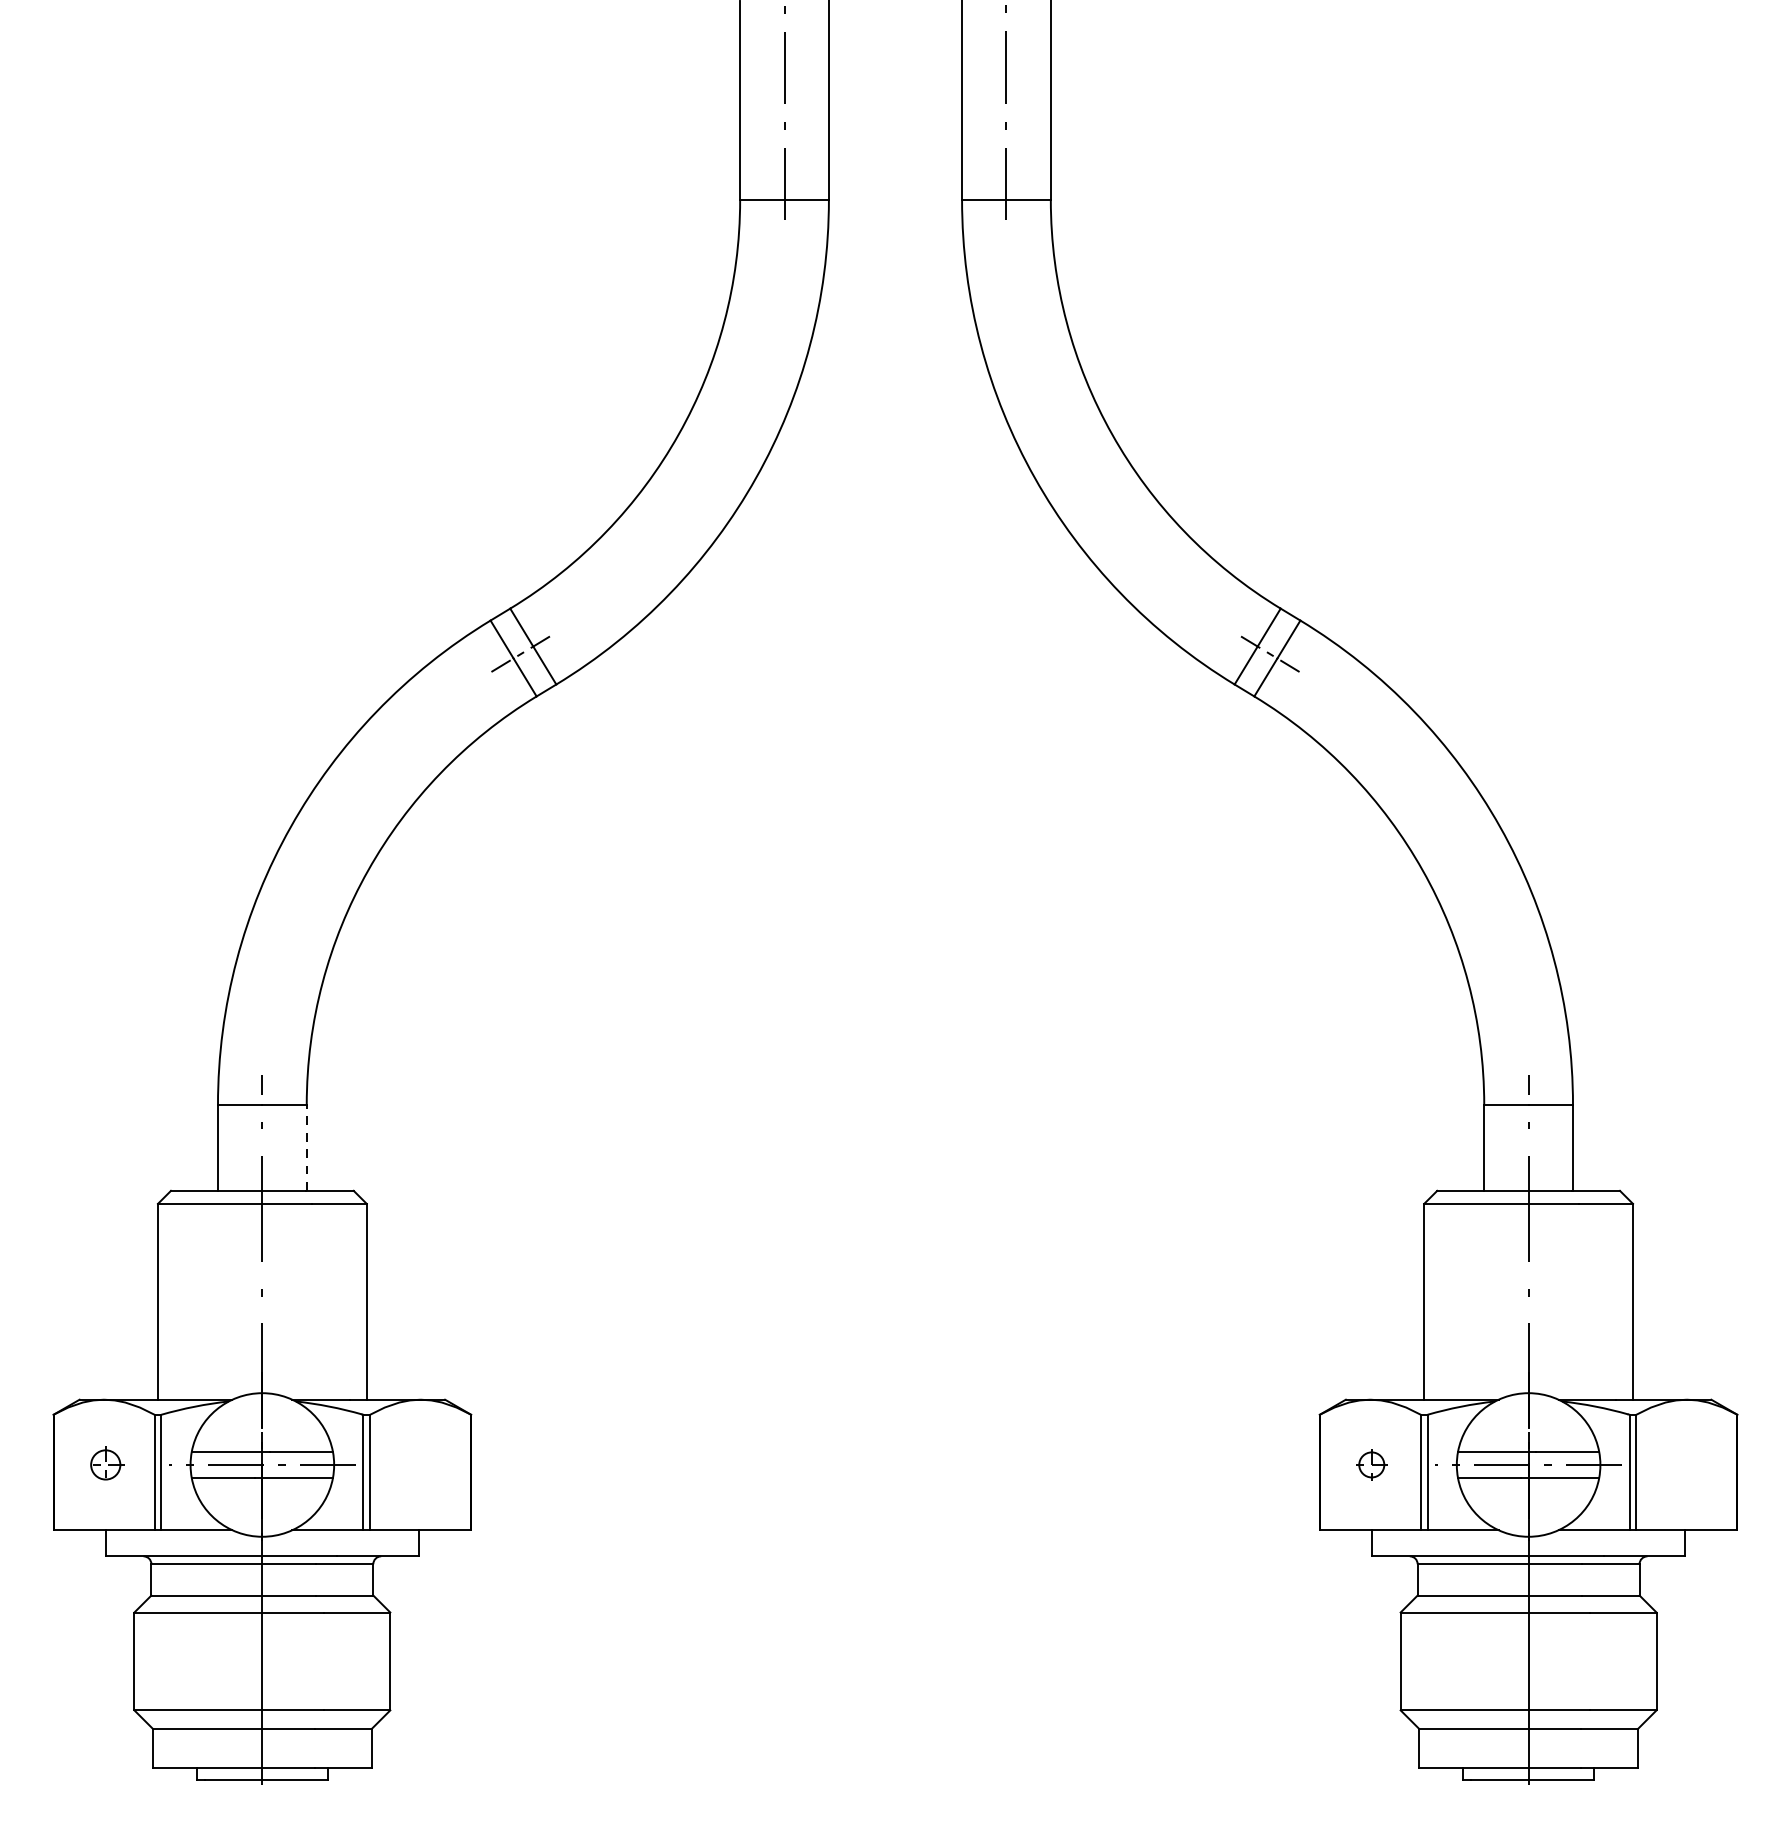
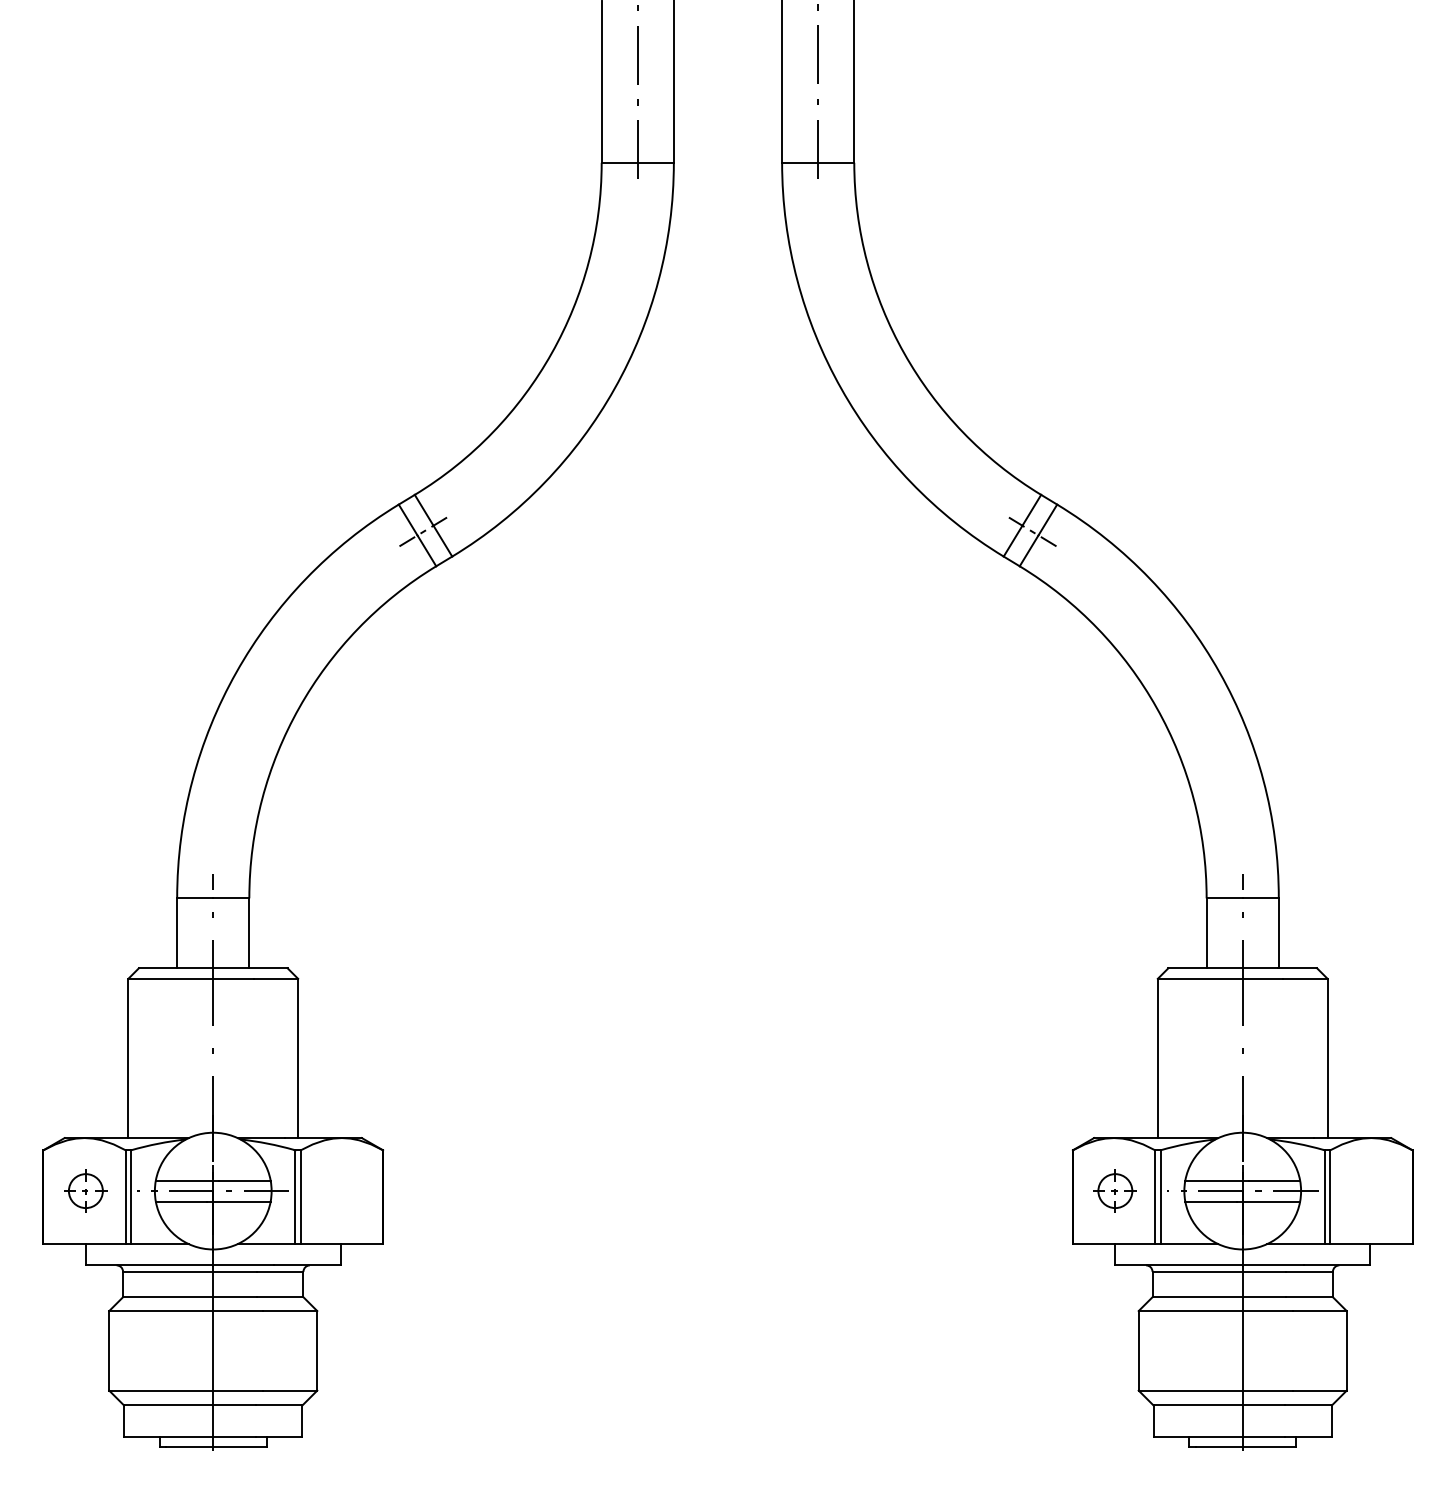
line: (306, 1148) -> (249, 933), dashed -> solid
part: (105, 1464) -> (85, 1190), size x1.43
part: (1370, 1464) -> (1114, 1190), size x1.67

